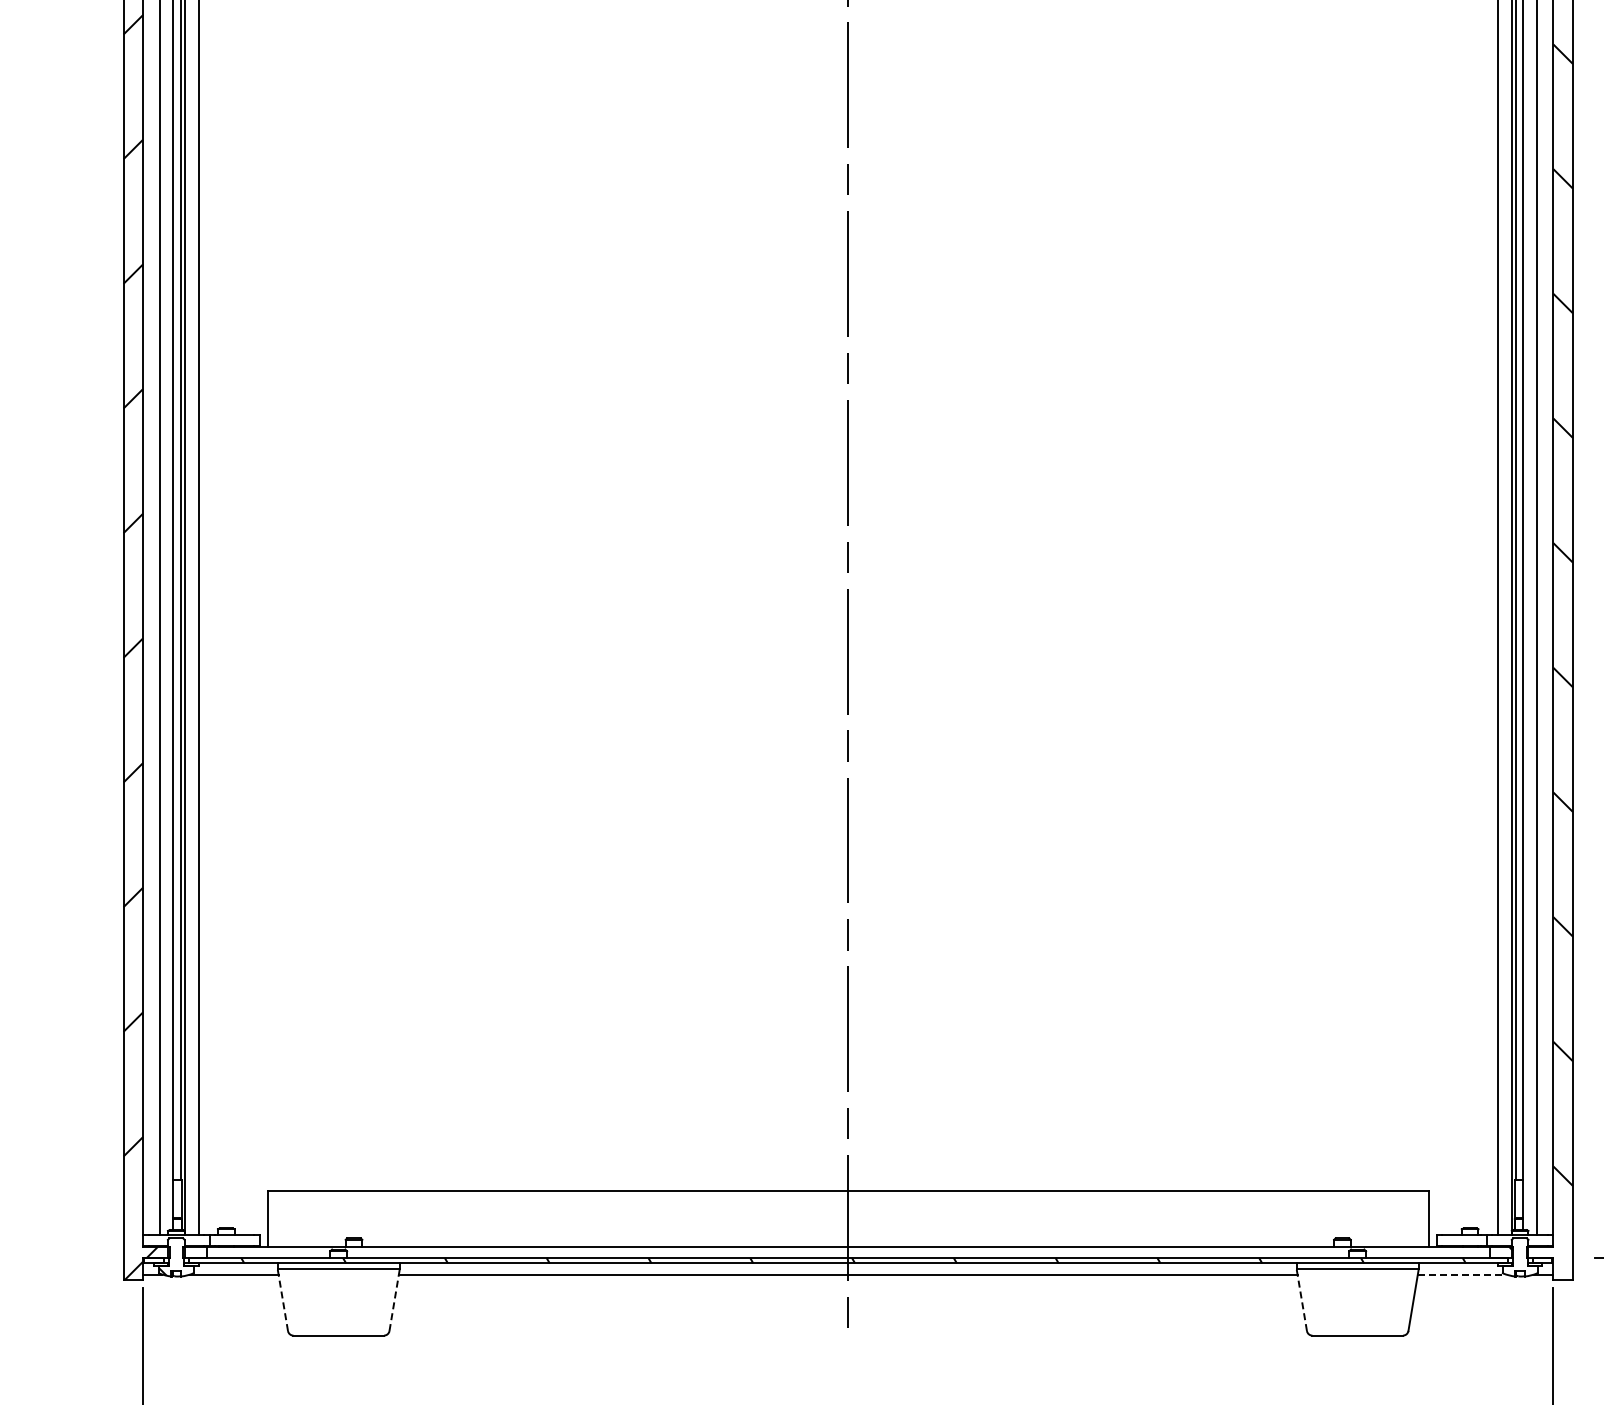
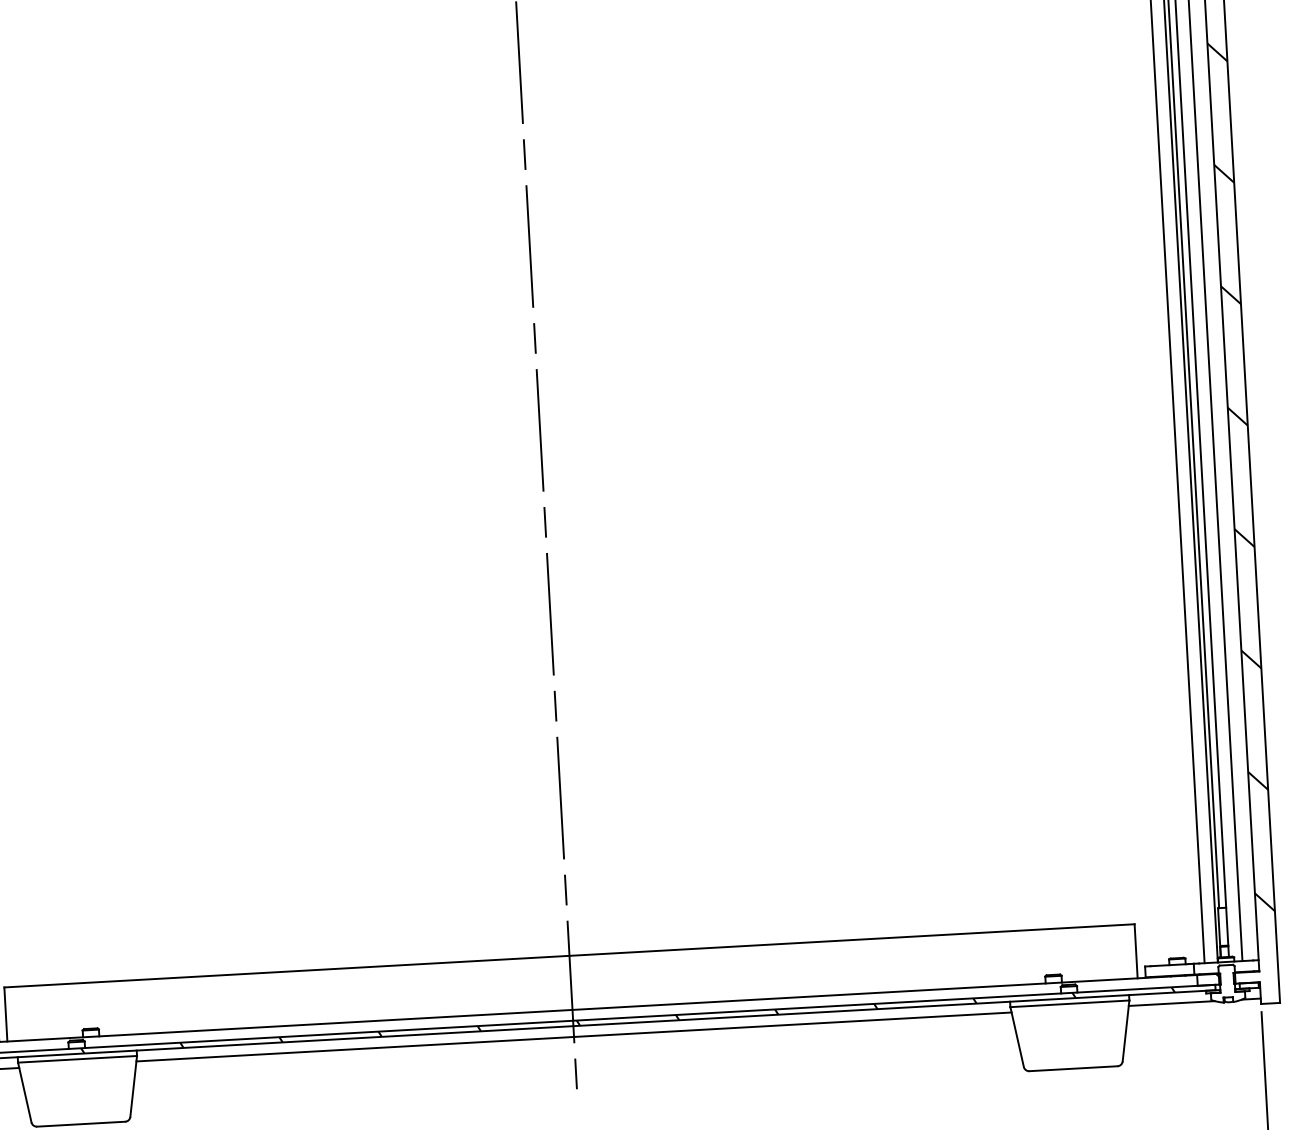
line: (1462, 1274) -> (1172, 1003), dashed -> solid
line: (282, 1299) -> (24, 1092), dashed -> solid
line: (394, 1299) -> (133, 1085), dashed -> solid
line: (1301, 1299) -> (1016, 1036), dashed -> solid

